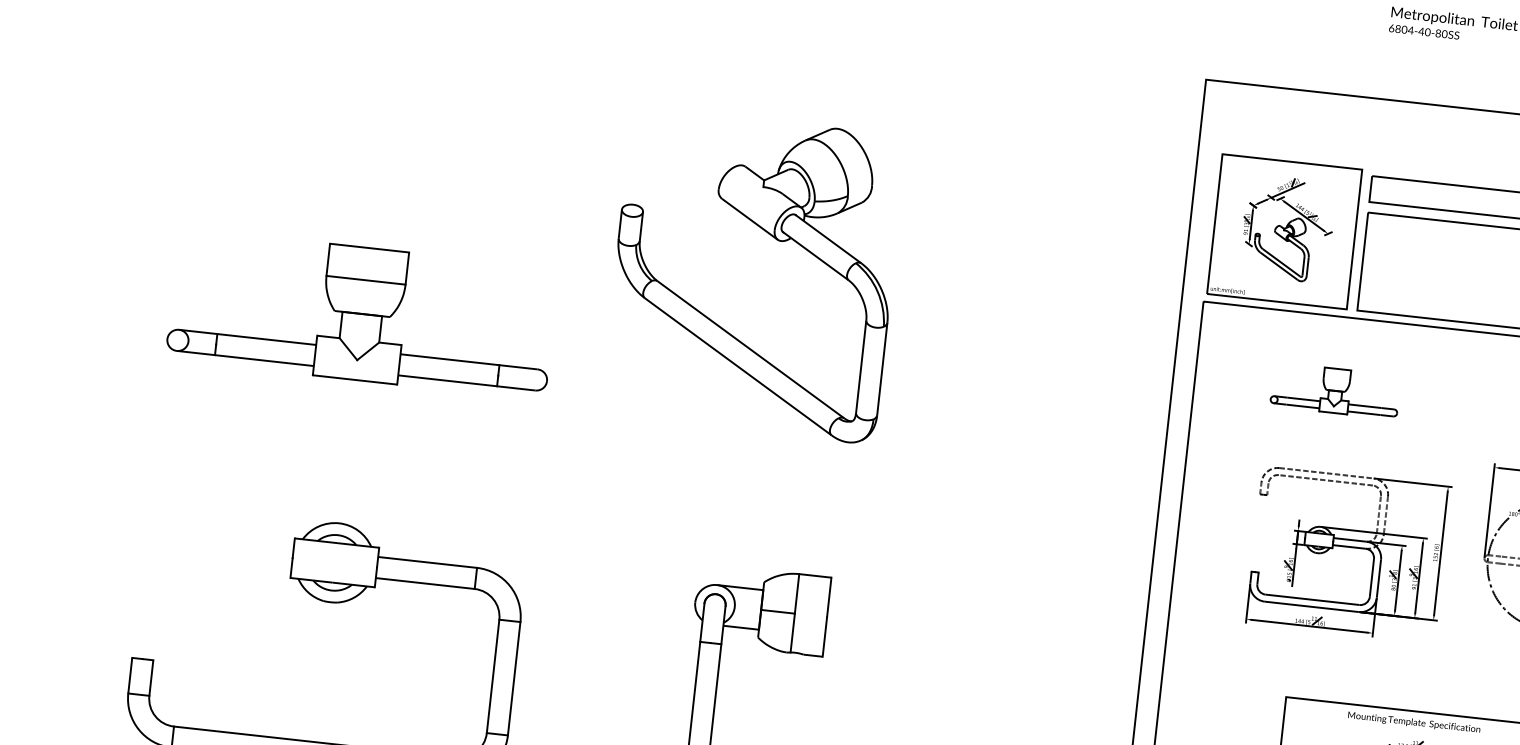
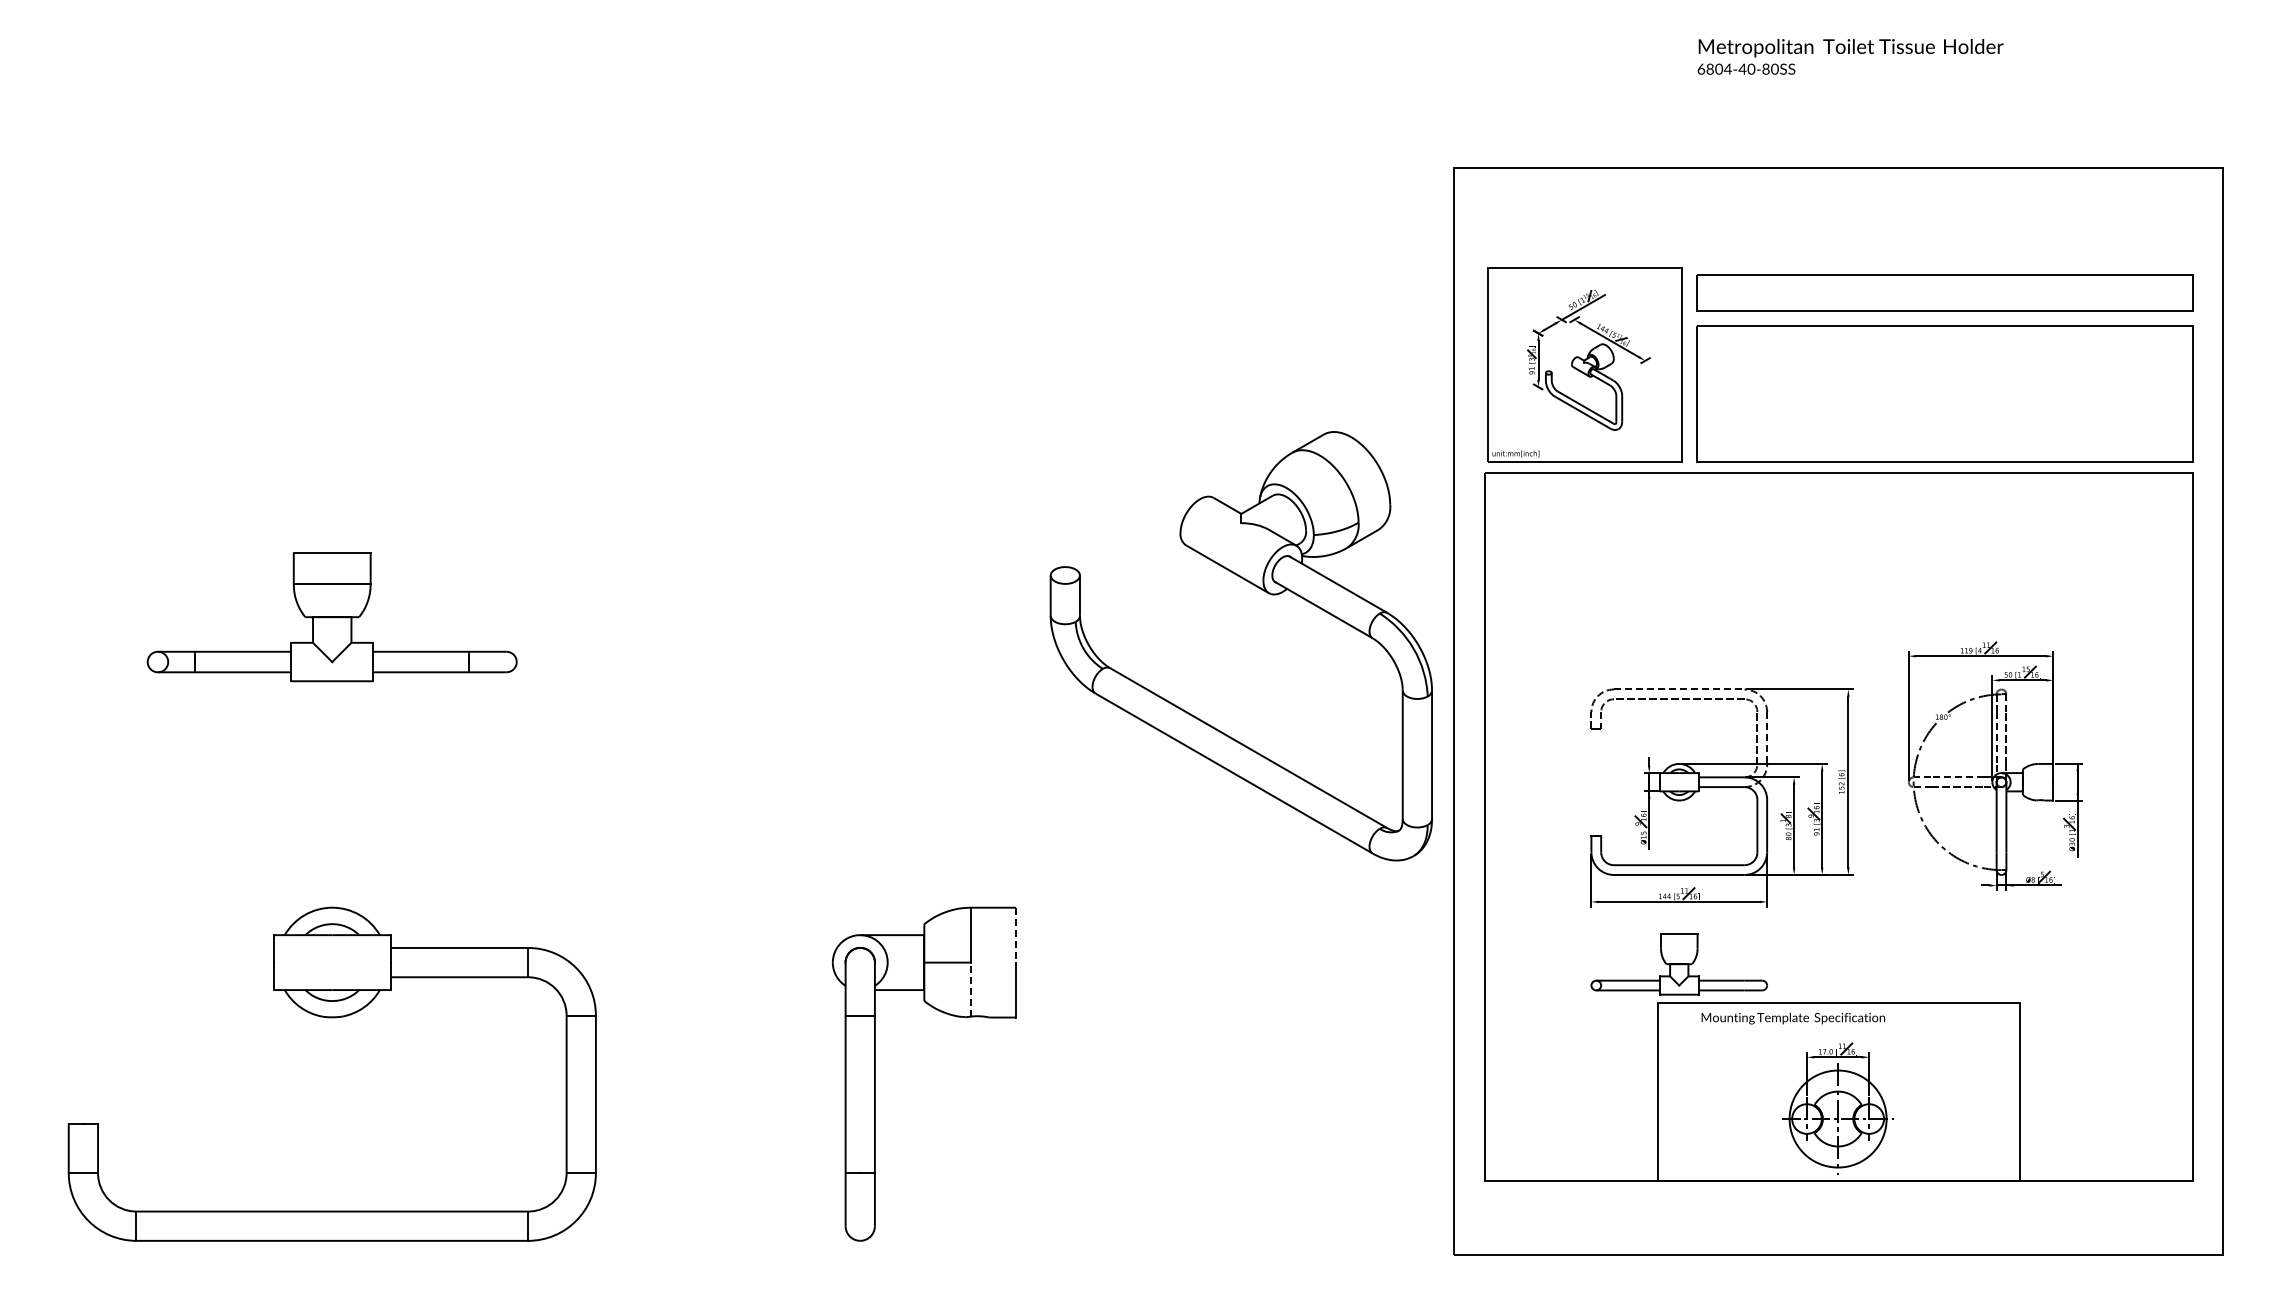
part: (776, 239) -> (1267, 593), moved
part: (361, 314) -> (331, 617), size x0.7
part: (1335, 391) -> (1678, 964), moved
line: (828, 597) -> (1015, 935), solid -> dashed
line: (792, 633) -> (971, 989), solid -> dashed
text: (1414, 722) -> (1793, 1018), moved

